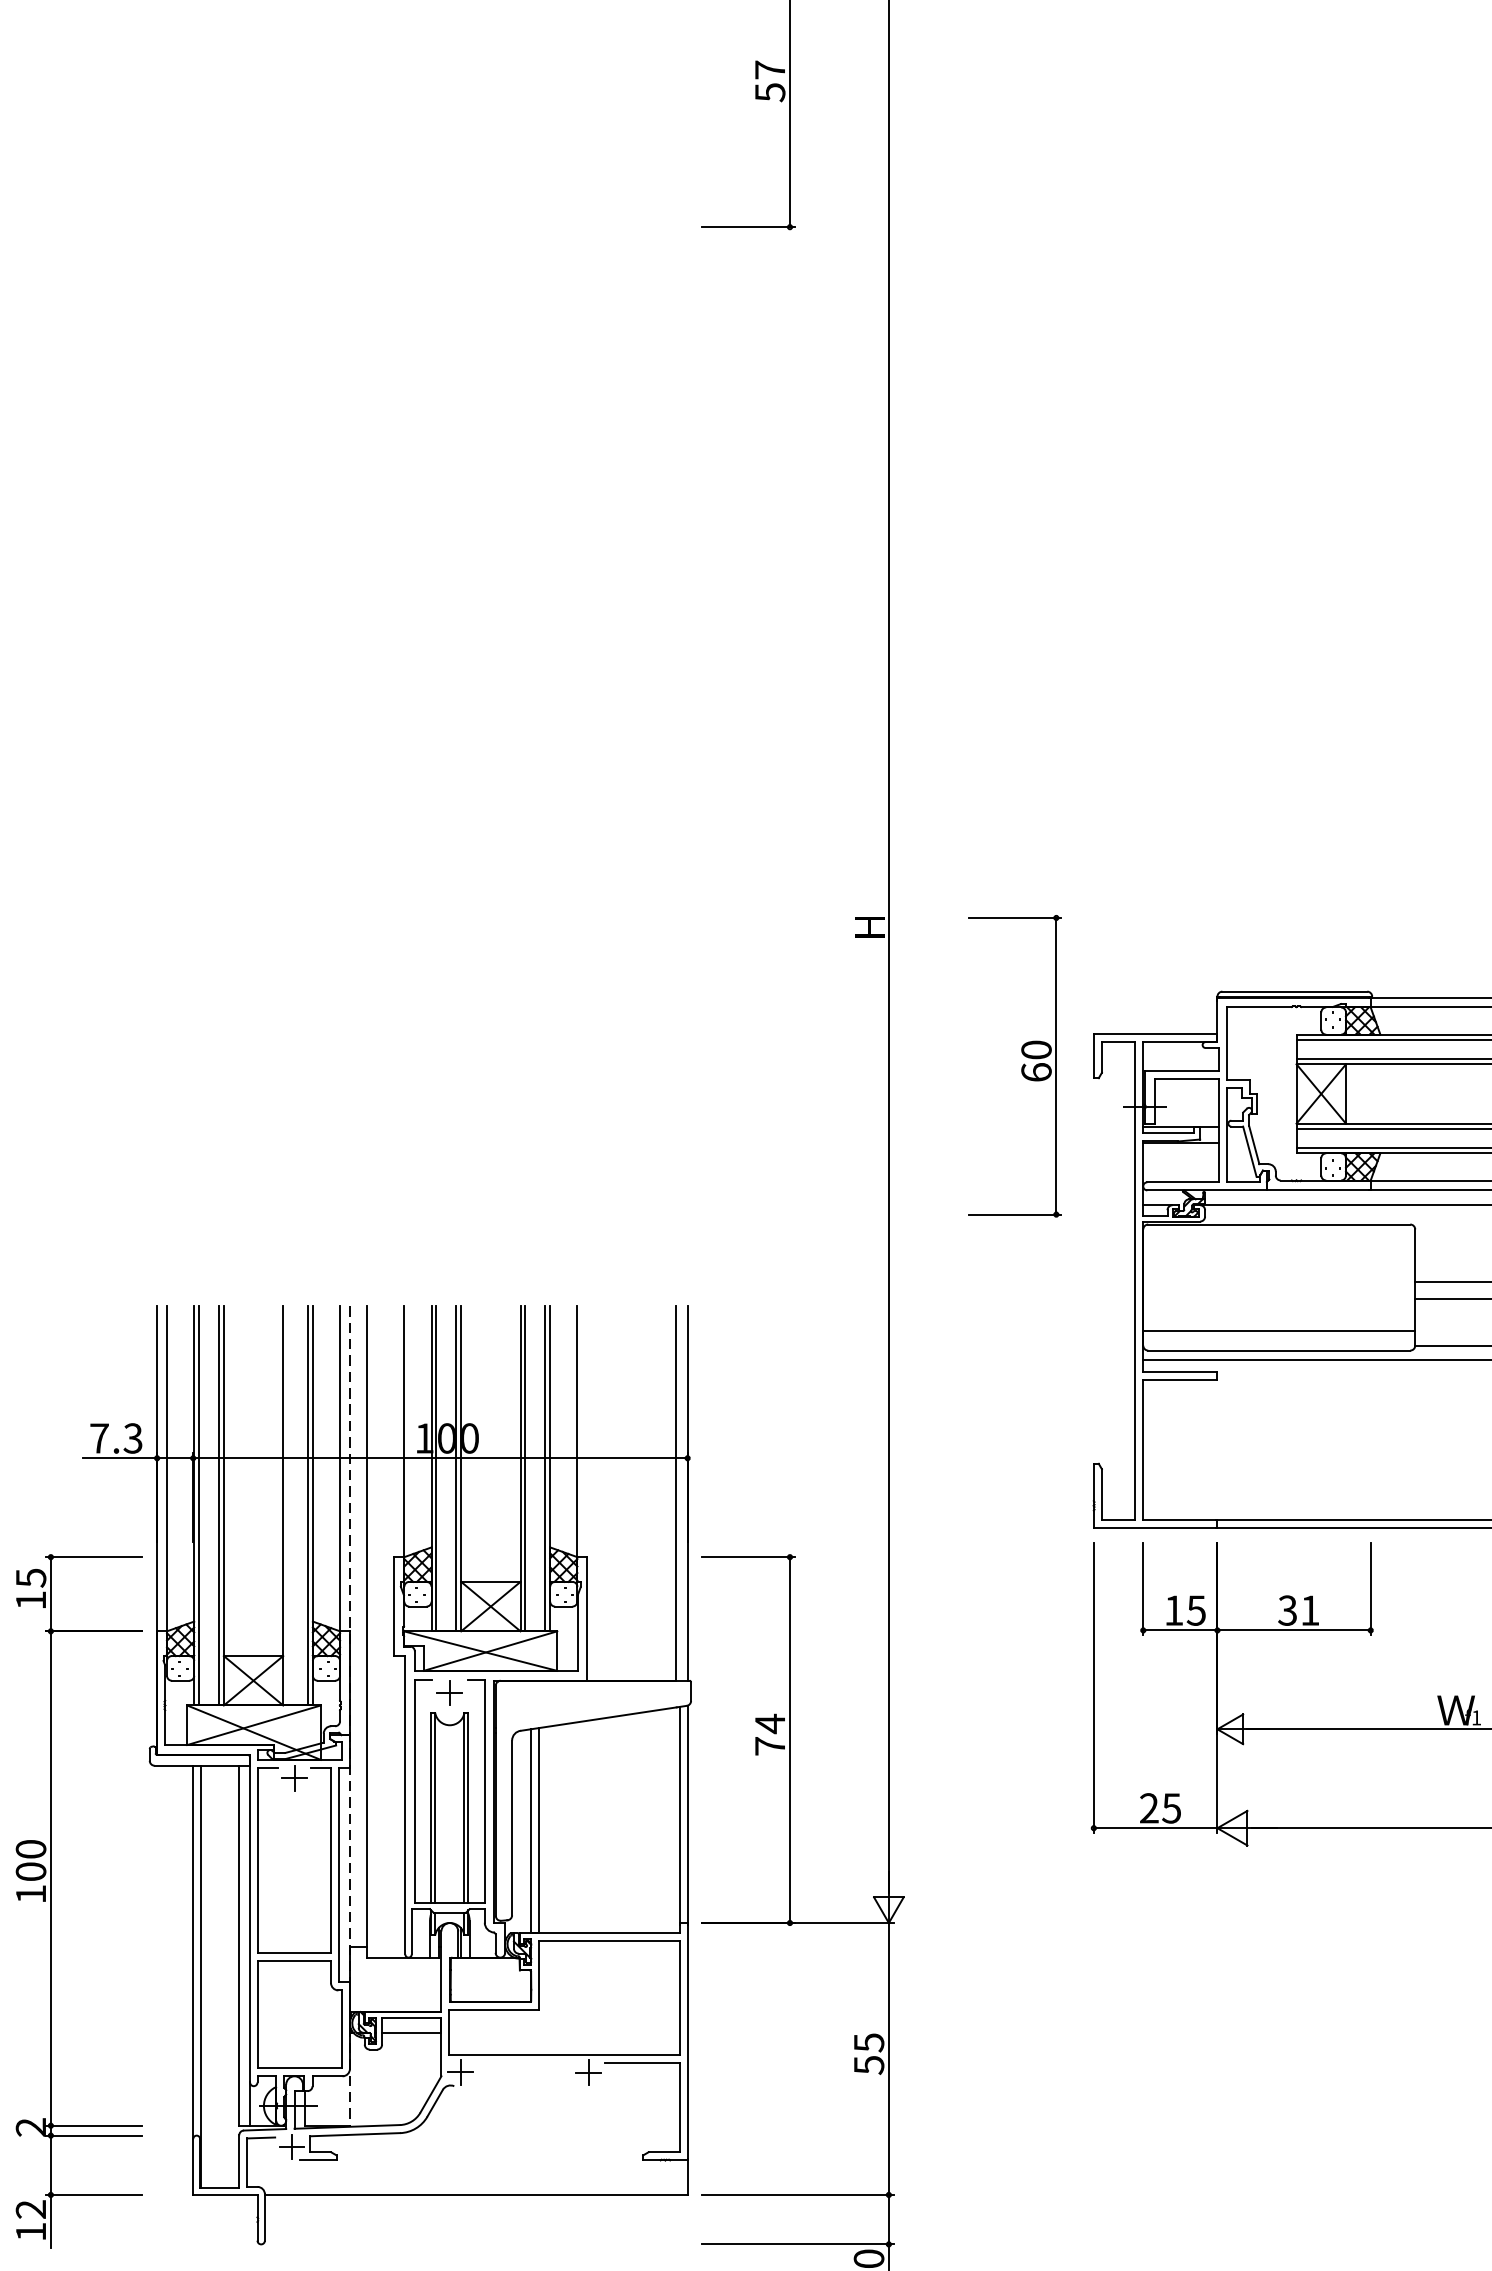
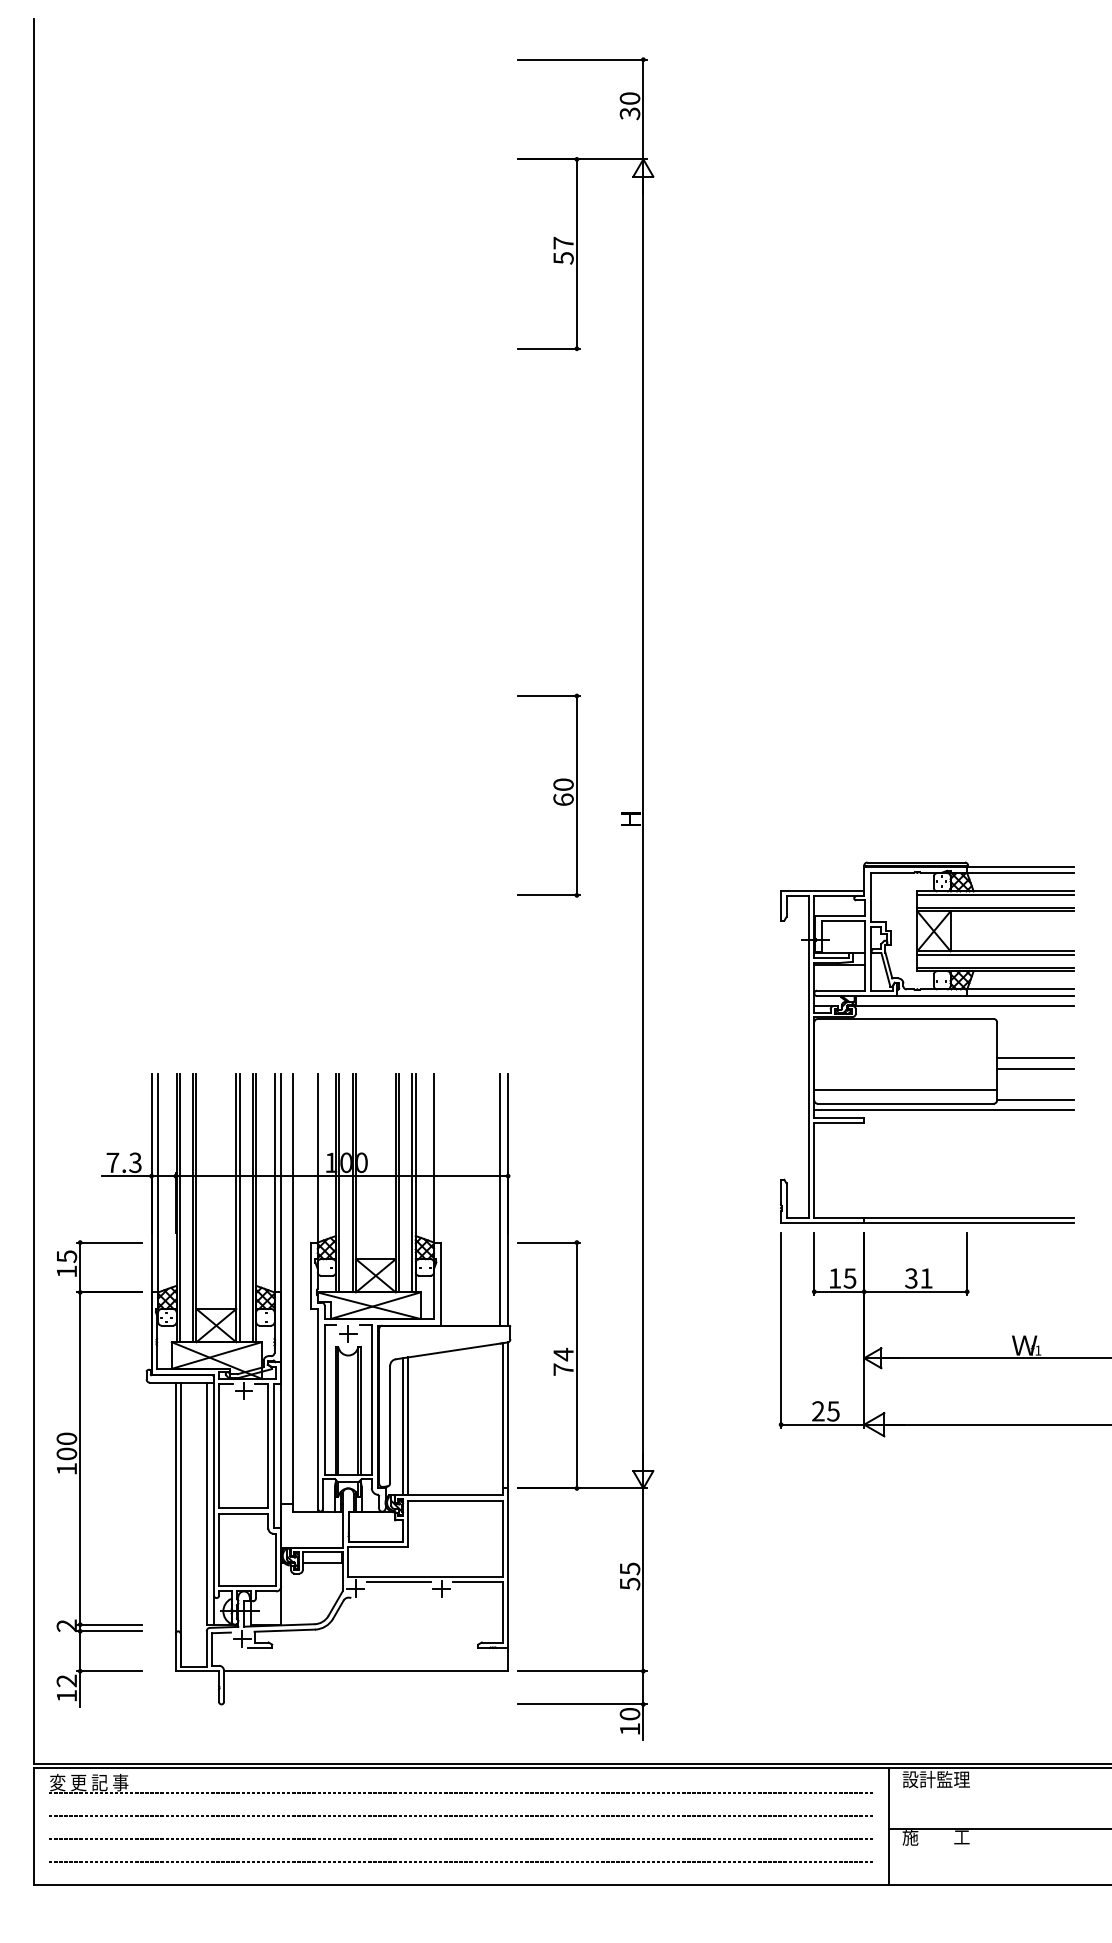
part: (1014, 1066) -> (548, 795), moved
line: (287, 1504) -> (239, 1207), added
line: (350, 1716) -> (281, 1349), dashed -> solid
line: (524, 2062) -> (398, 1582), added

